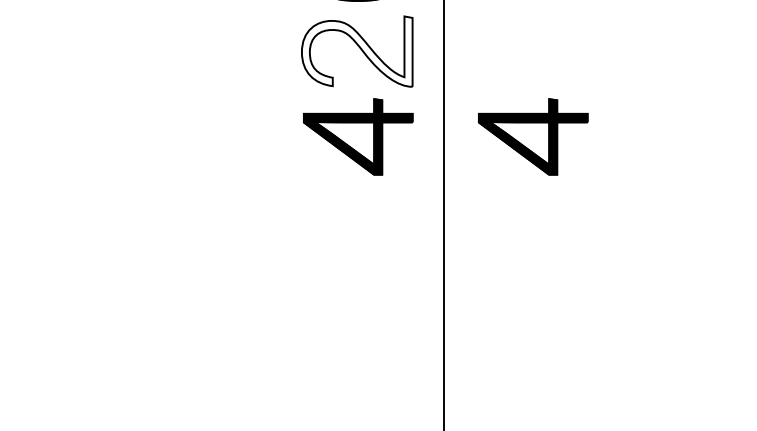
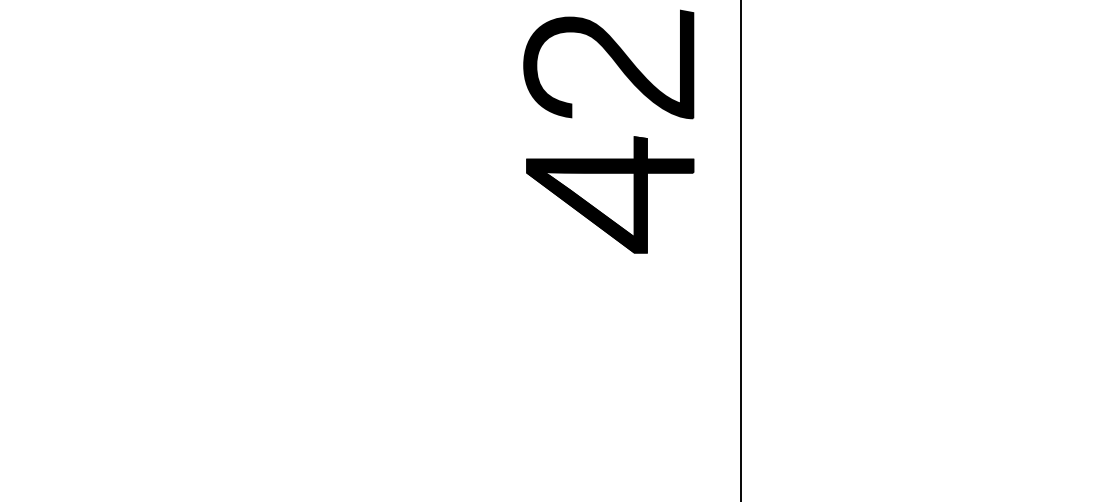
fill: (356, 51) -> (607, 64), added
part: (533, 136) -> (878, 194), removed

